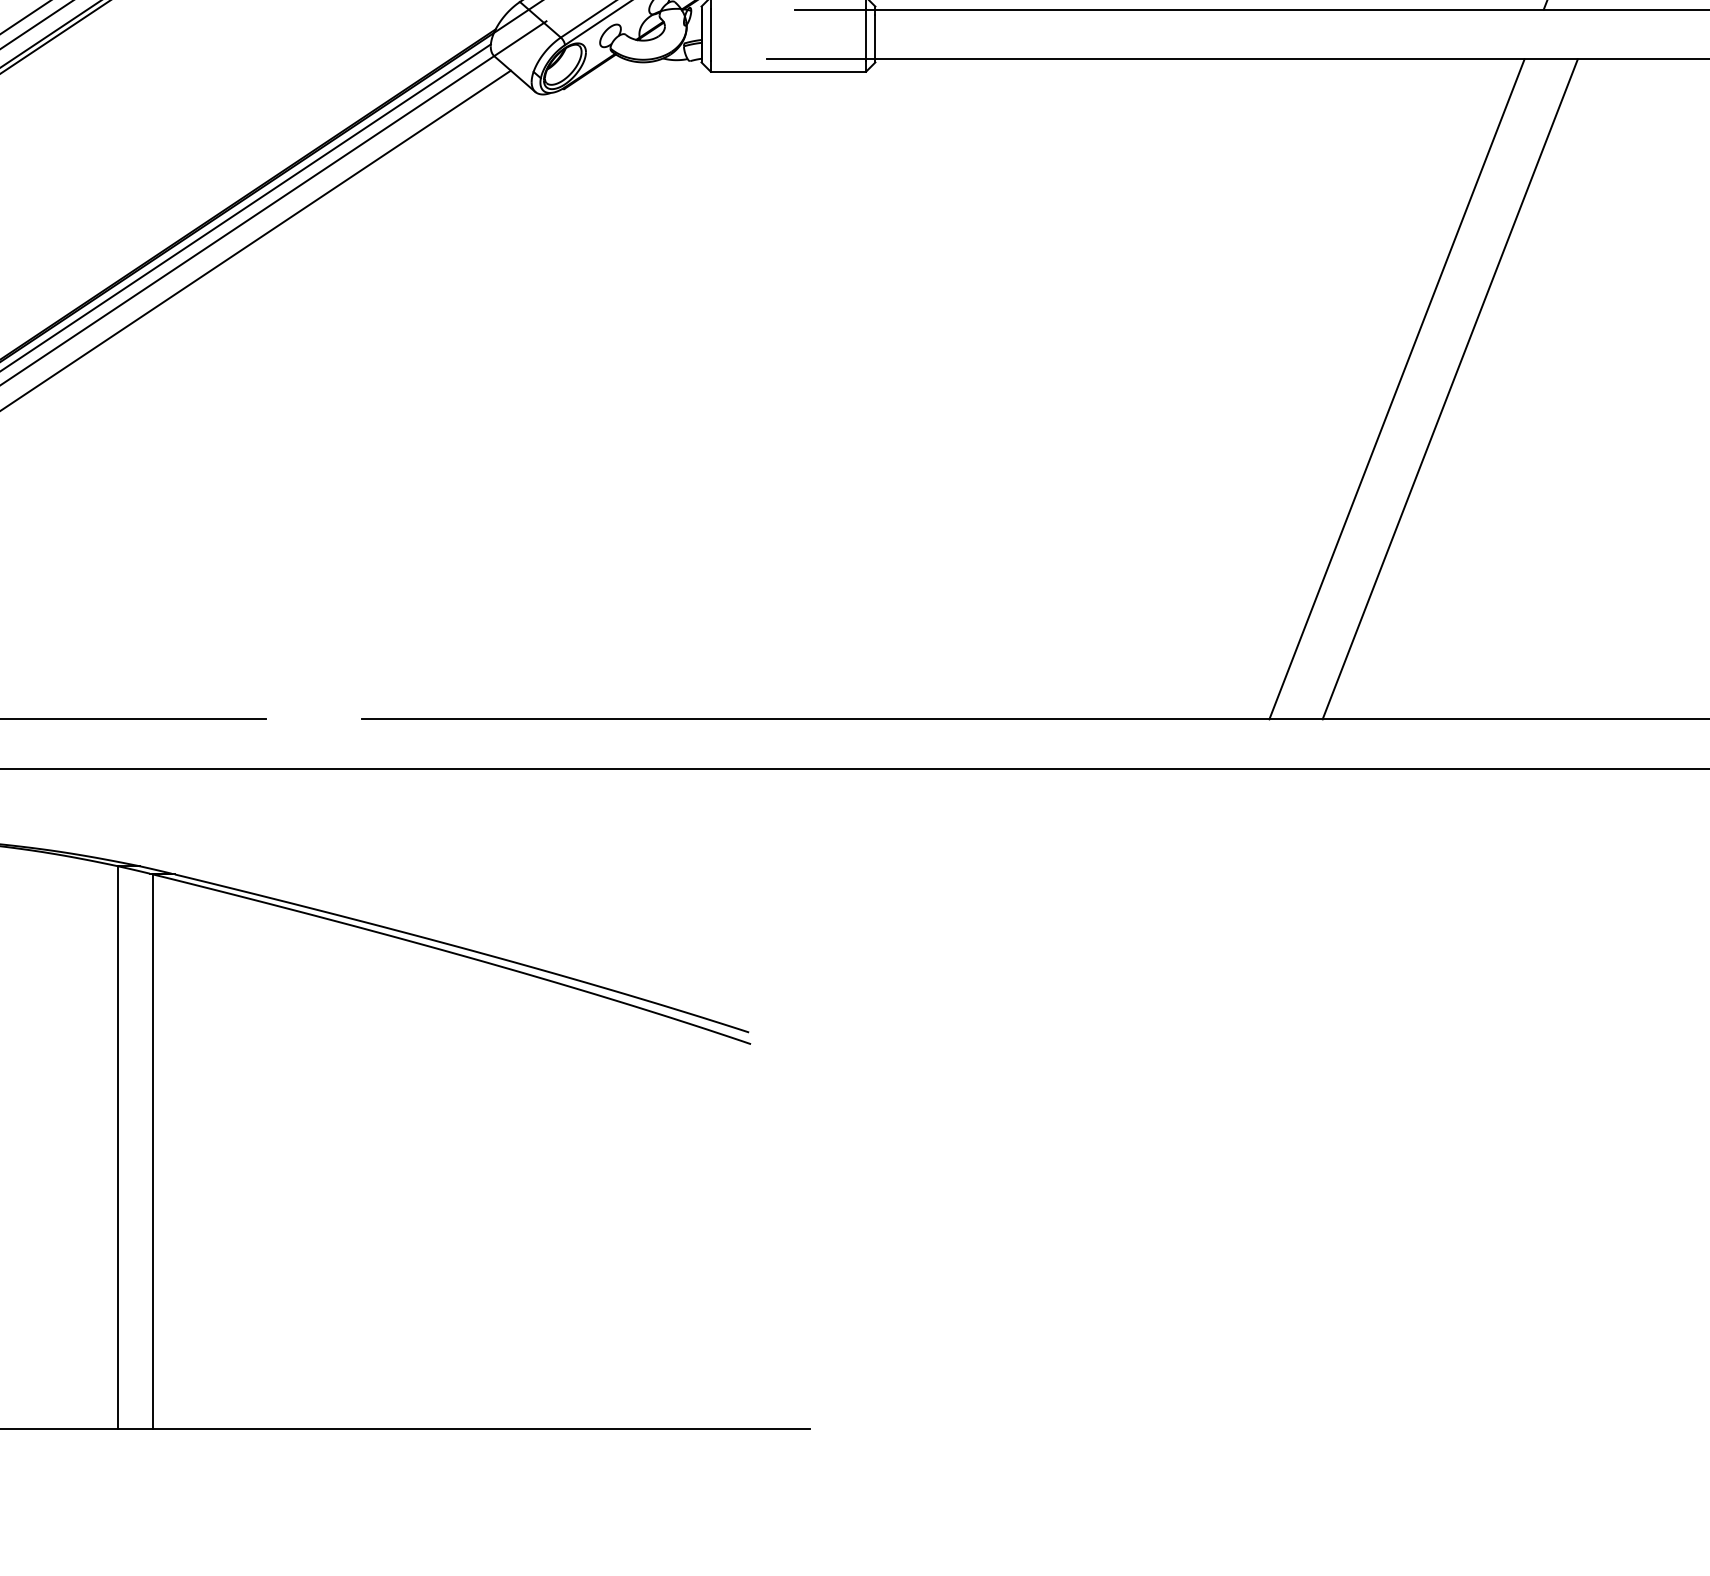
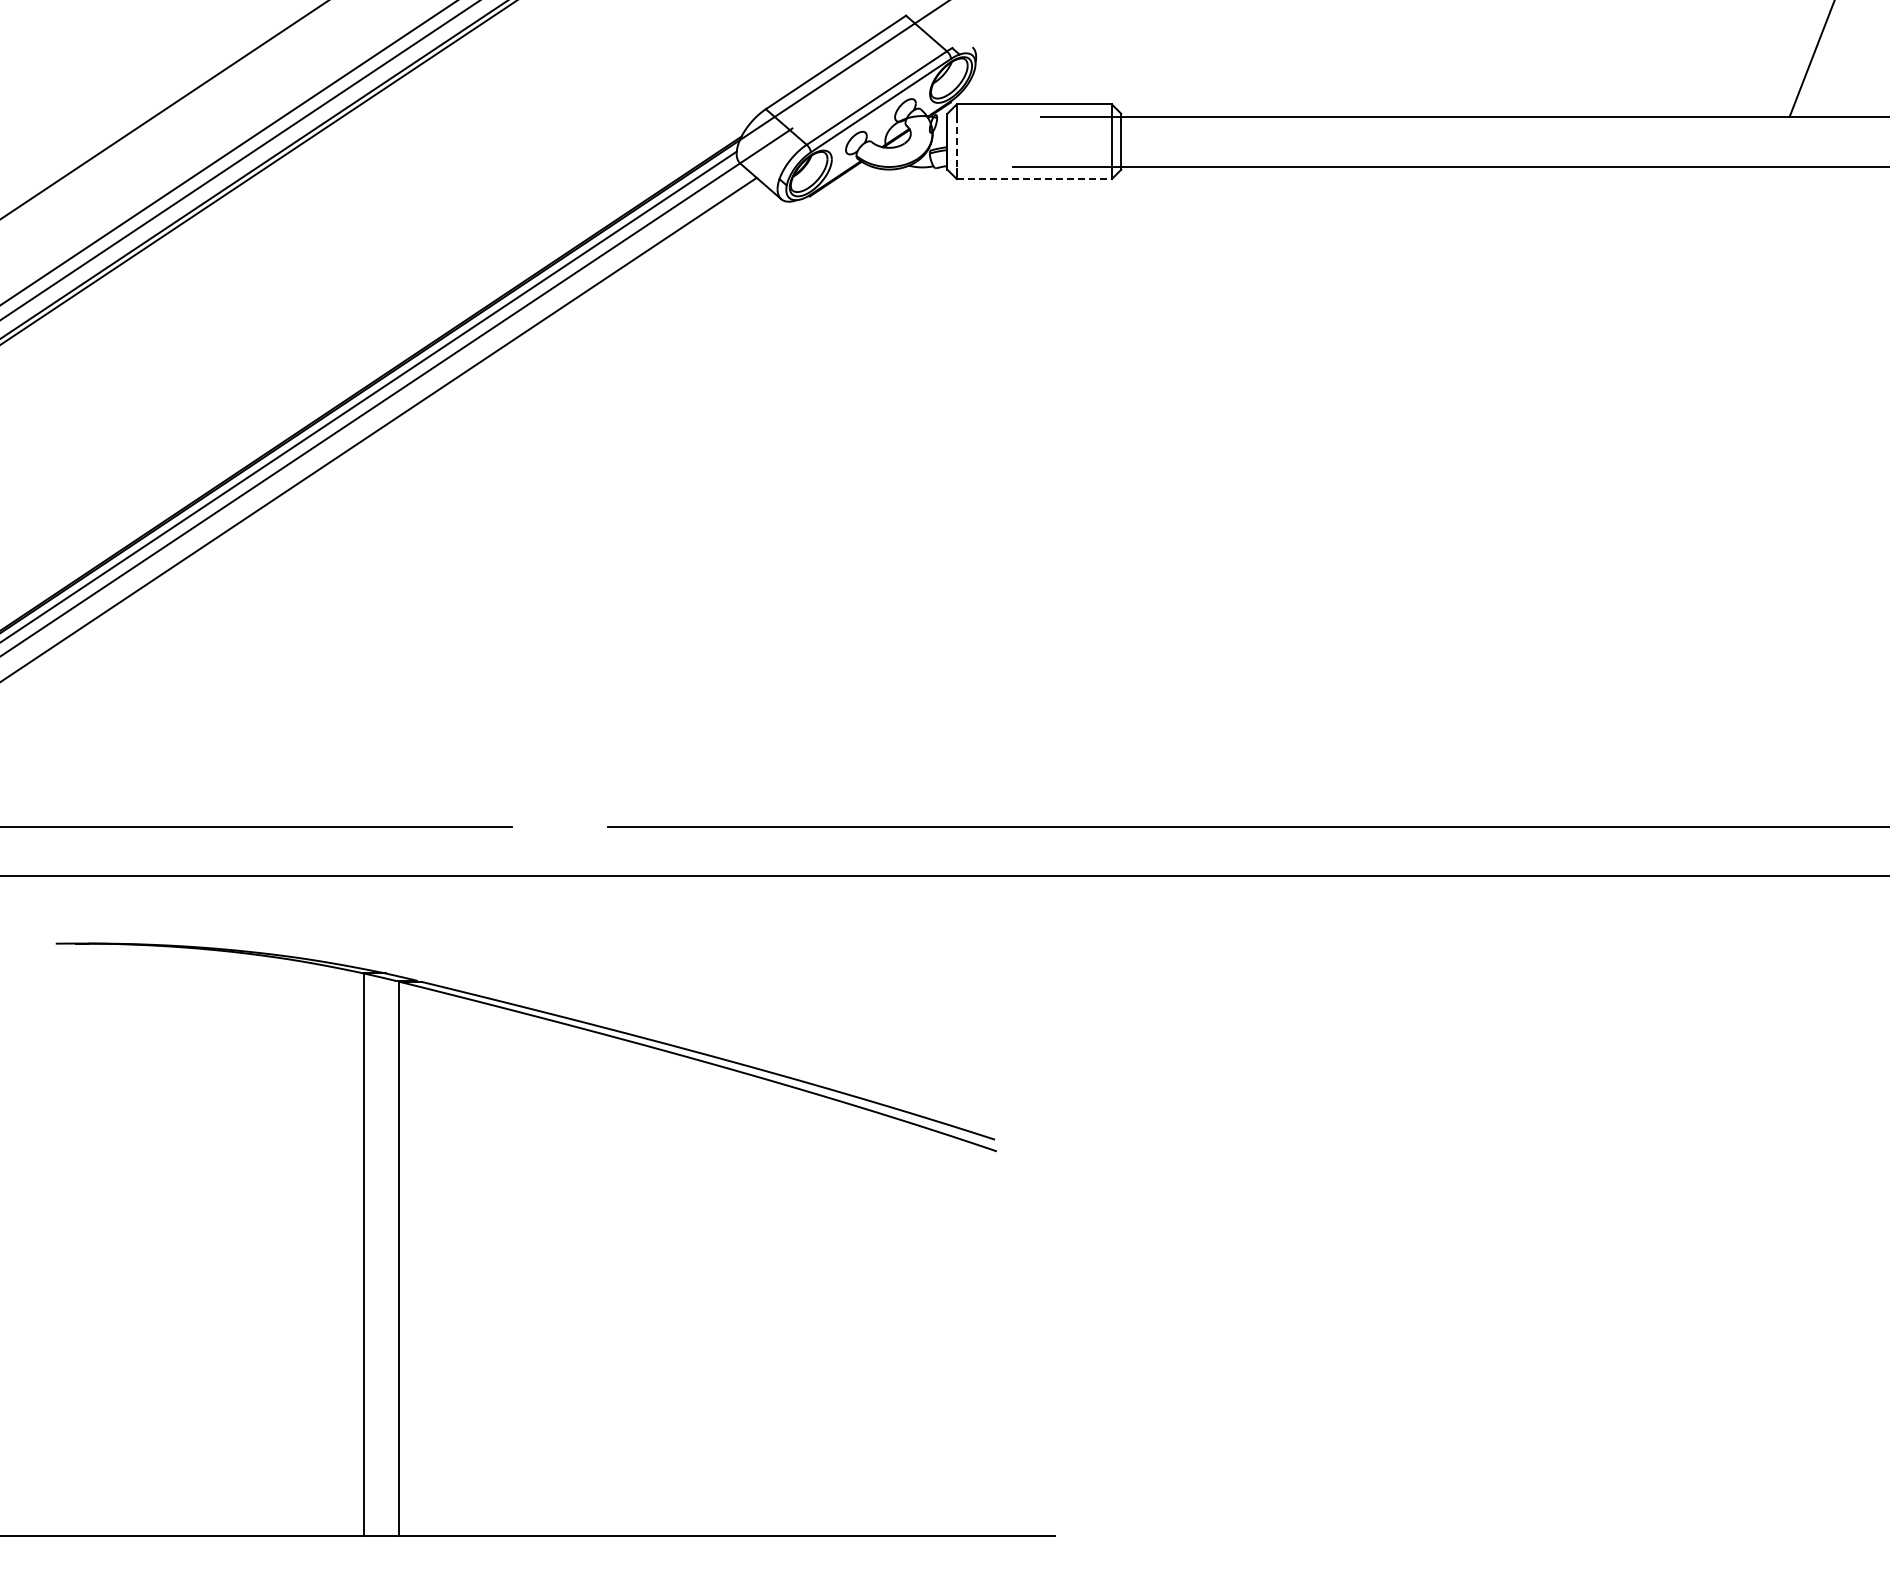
line: (710, 35) -> (956, 142), solid -> dashed
line: (788, 72) -> (1034, 179), solid -> dashed
line: (1396, 389) -> (1642, 496), removed
line: (1449, 389) -> (1695, 496), removed

